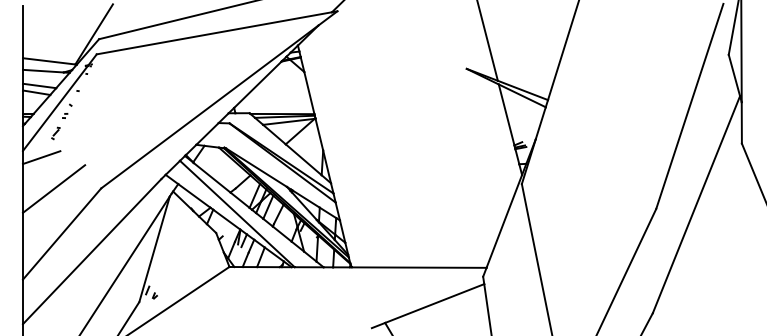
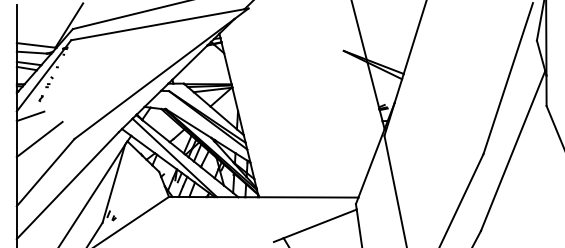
part: (55, 133) -> (40, 98), size x0.6

